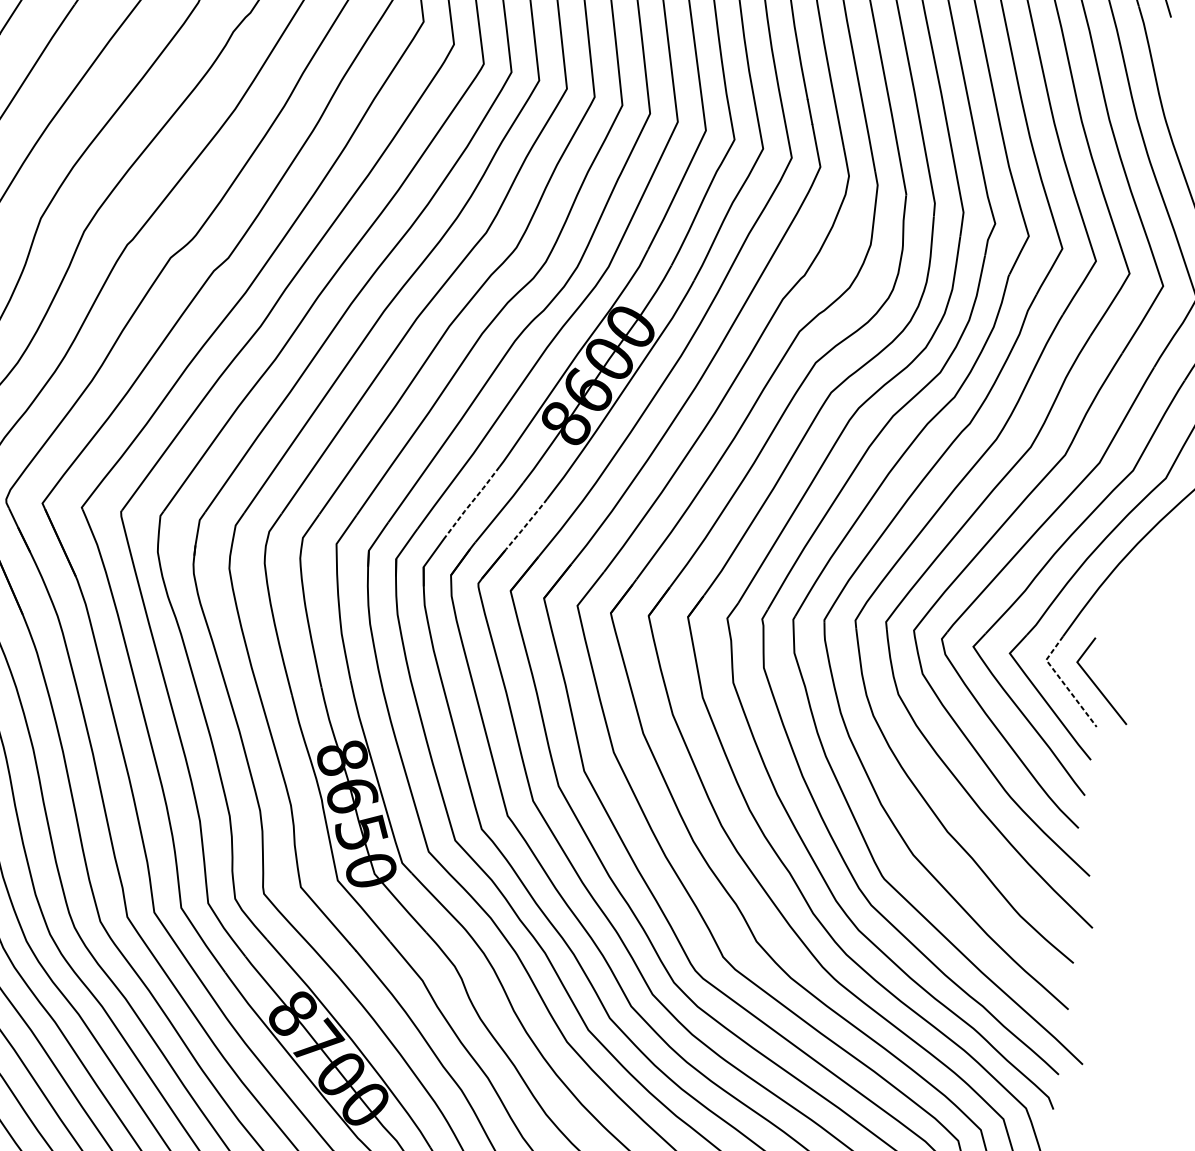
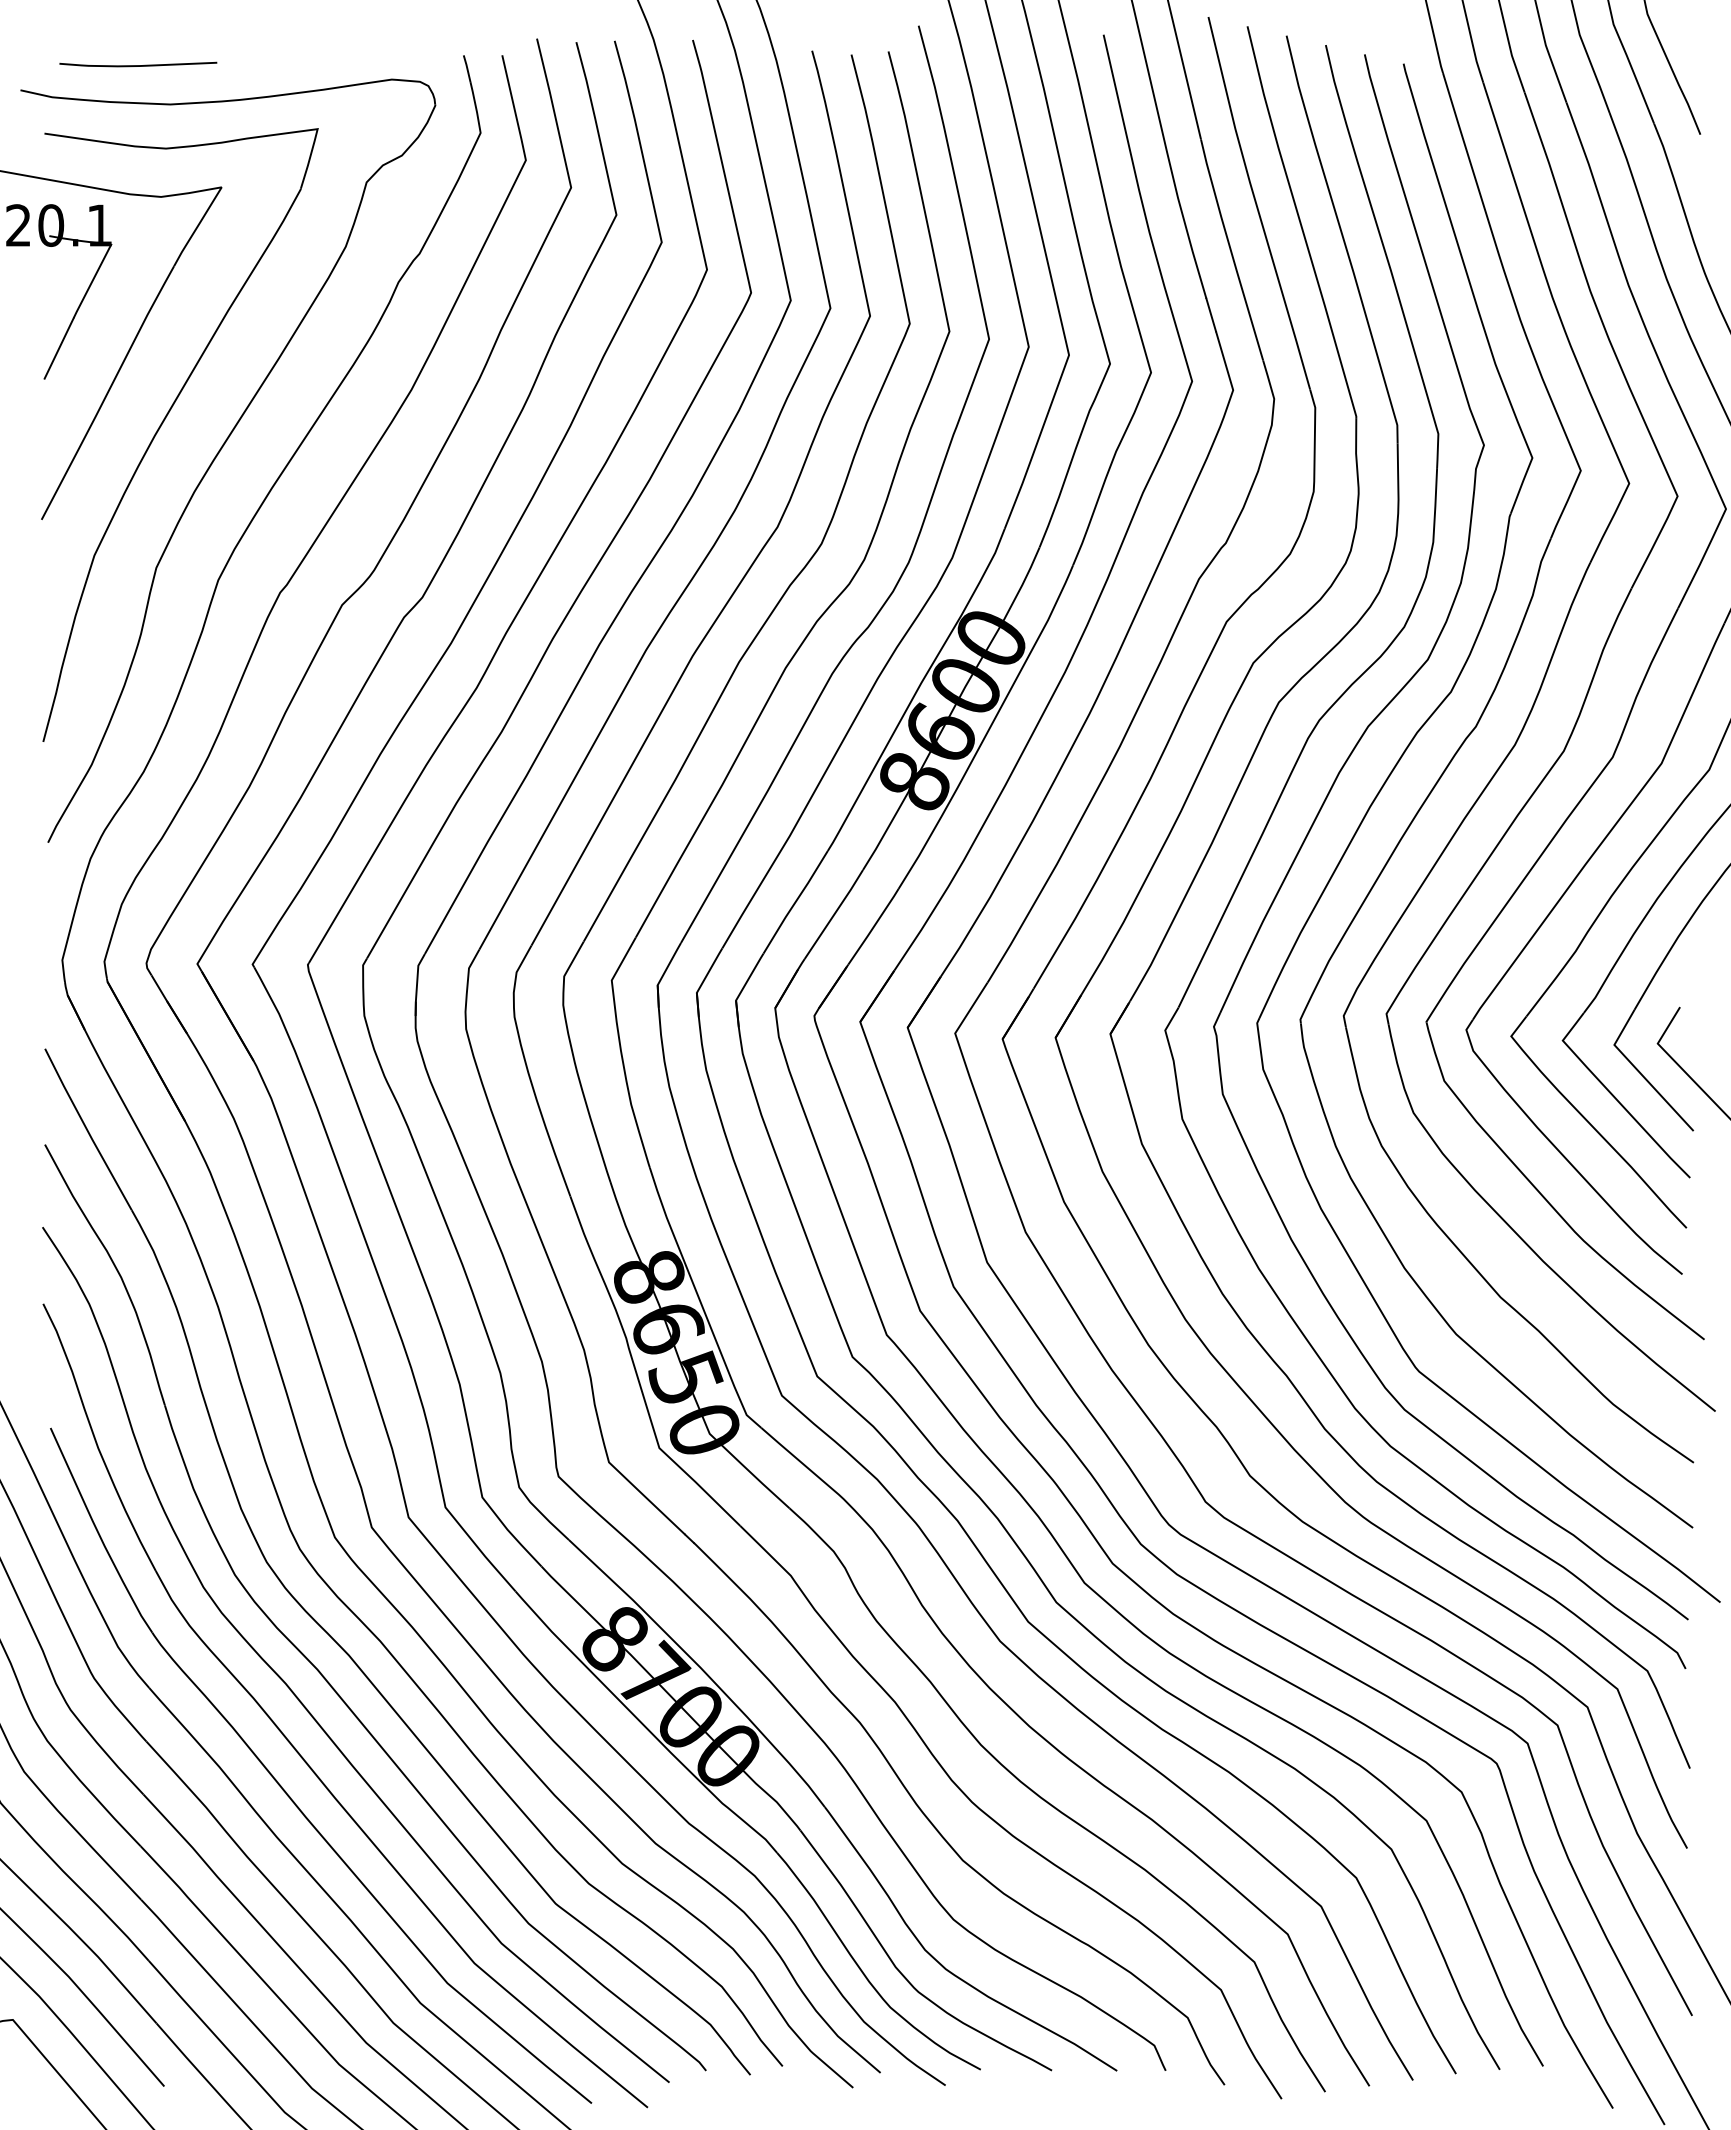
line: (472, 501) -> (795, 902), dashed -> solid
line: (526, 524) -> (873, 927), dashed -> solid
line: (1062, 681) -> (1639, 1072), dashed -> solid

